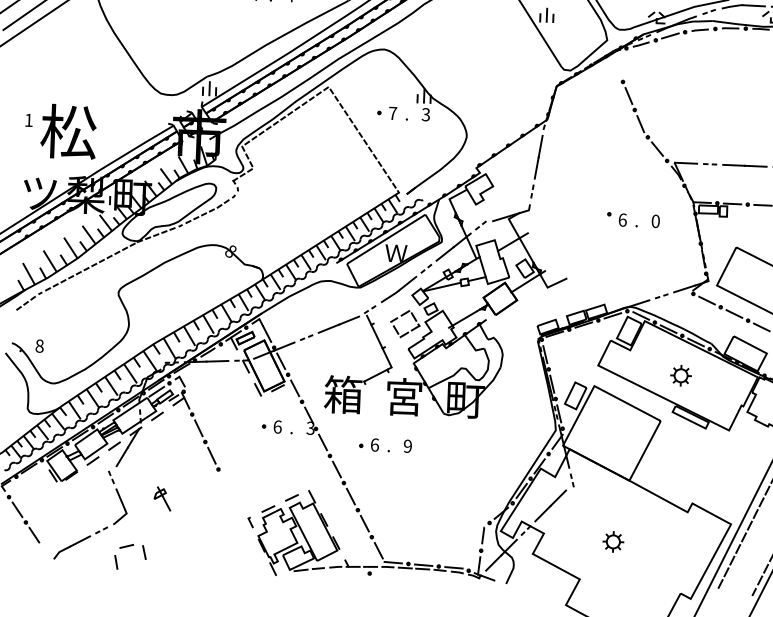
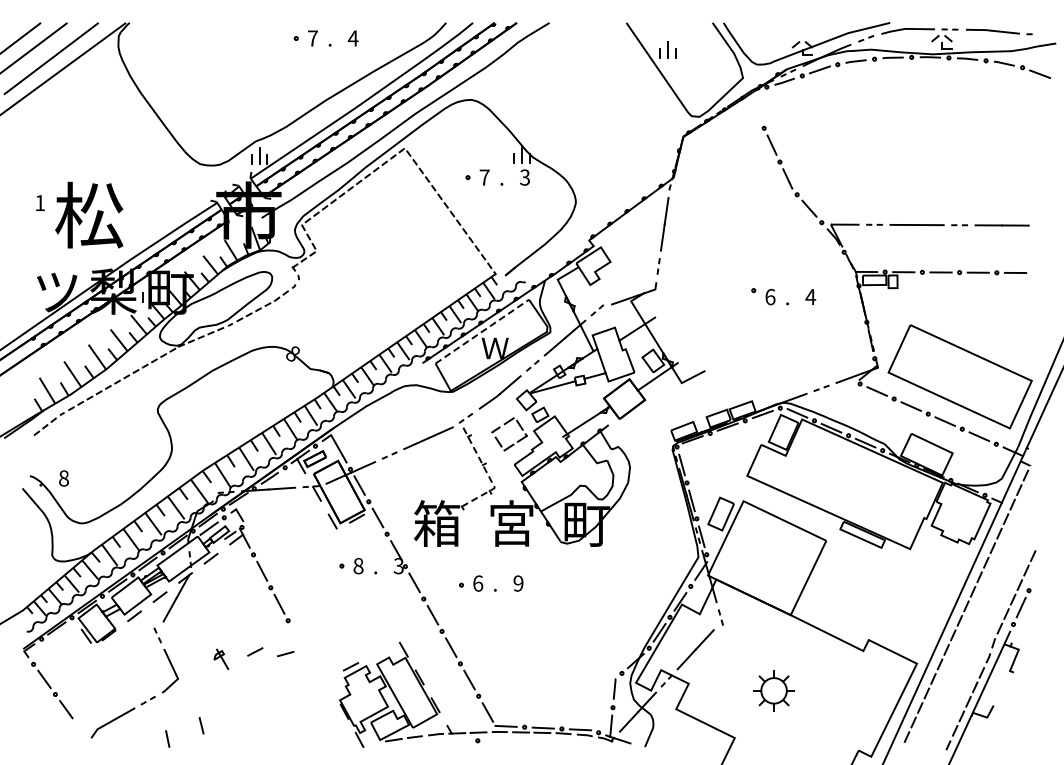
text: (655, 220) -> (810, 296), 0 -> 4
line: (386, 239) -> (482, 331), solid -> dashed
line: (386, 355) -> (487, 473), solid -> dashed
part: (680, 375) -> (848, 484), removed
text: (277, 427) -> (358, 566), 6 -> 8
line: (292, 497) -> (255, 651), moved
part: (162, 499) -> (221, 659), size x0.7
line: (250, 522) -> (329, 683), removed
part: (612, 541) -> (773, 690), size x1.6
line: (126, 546) -> (285, 654), moved

